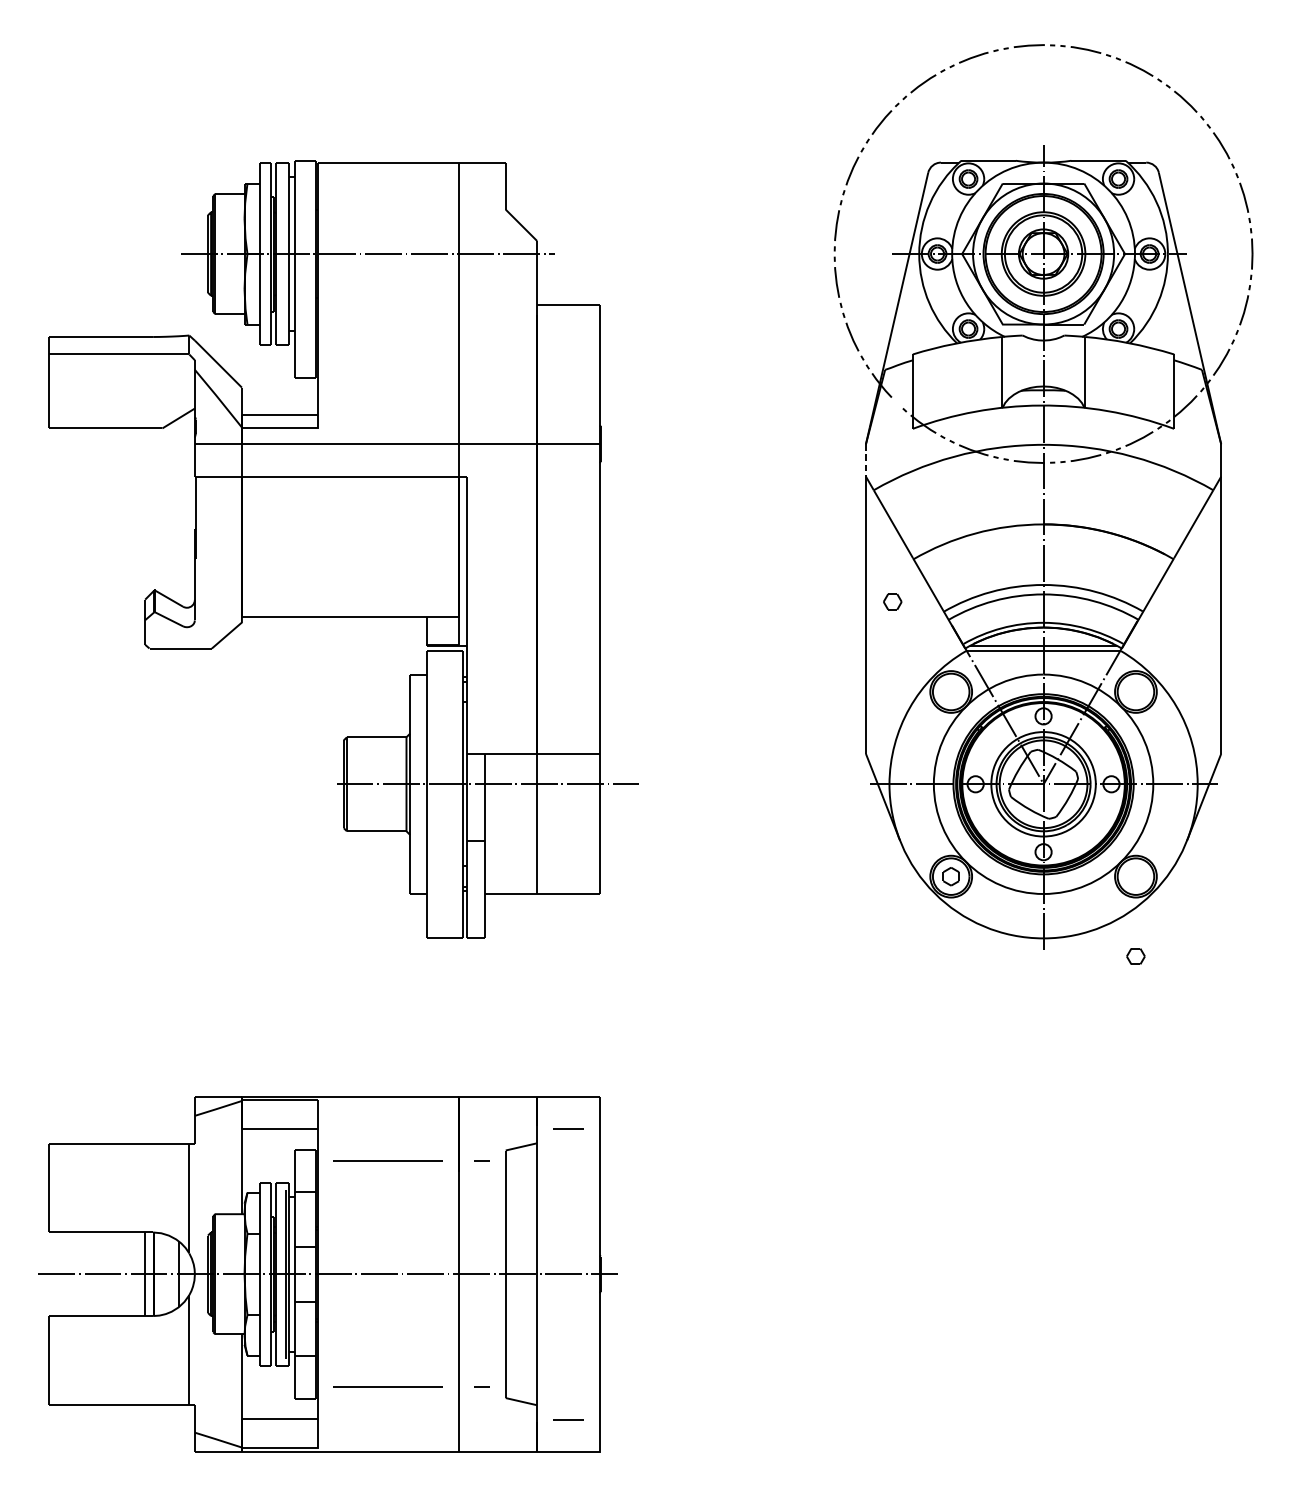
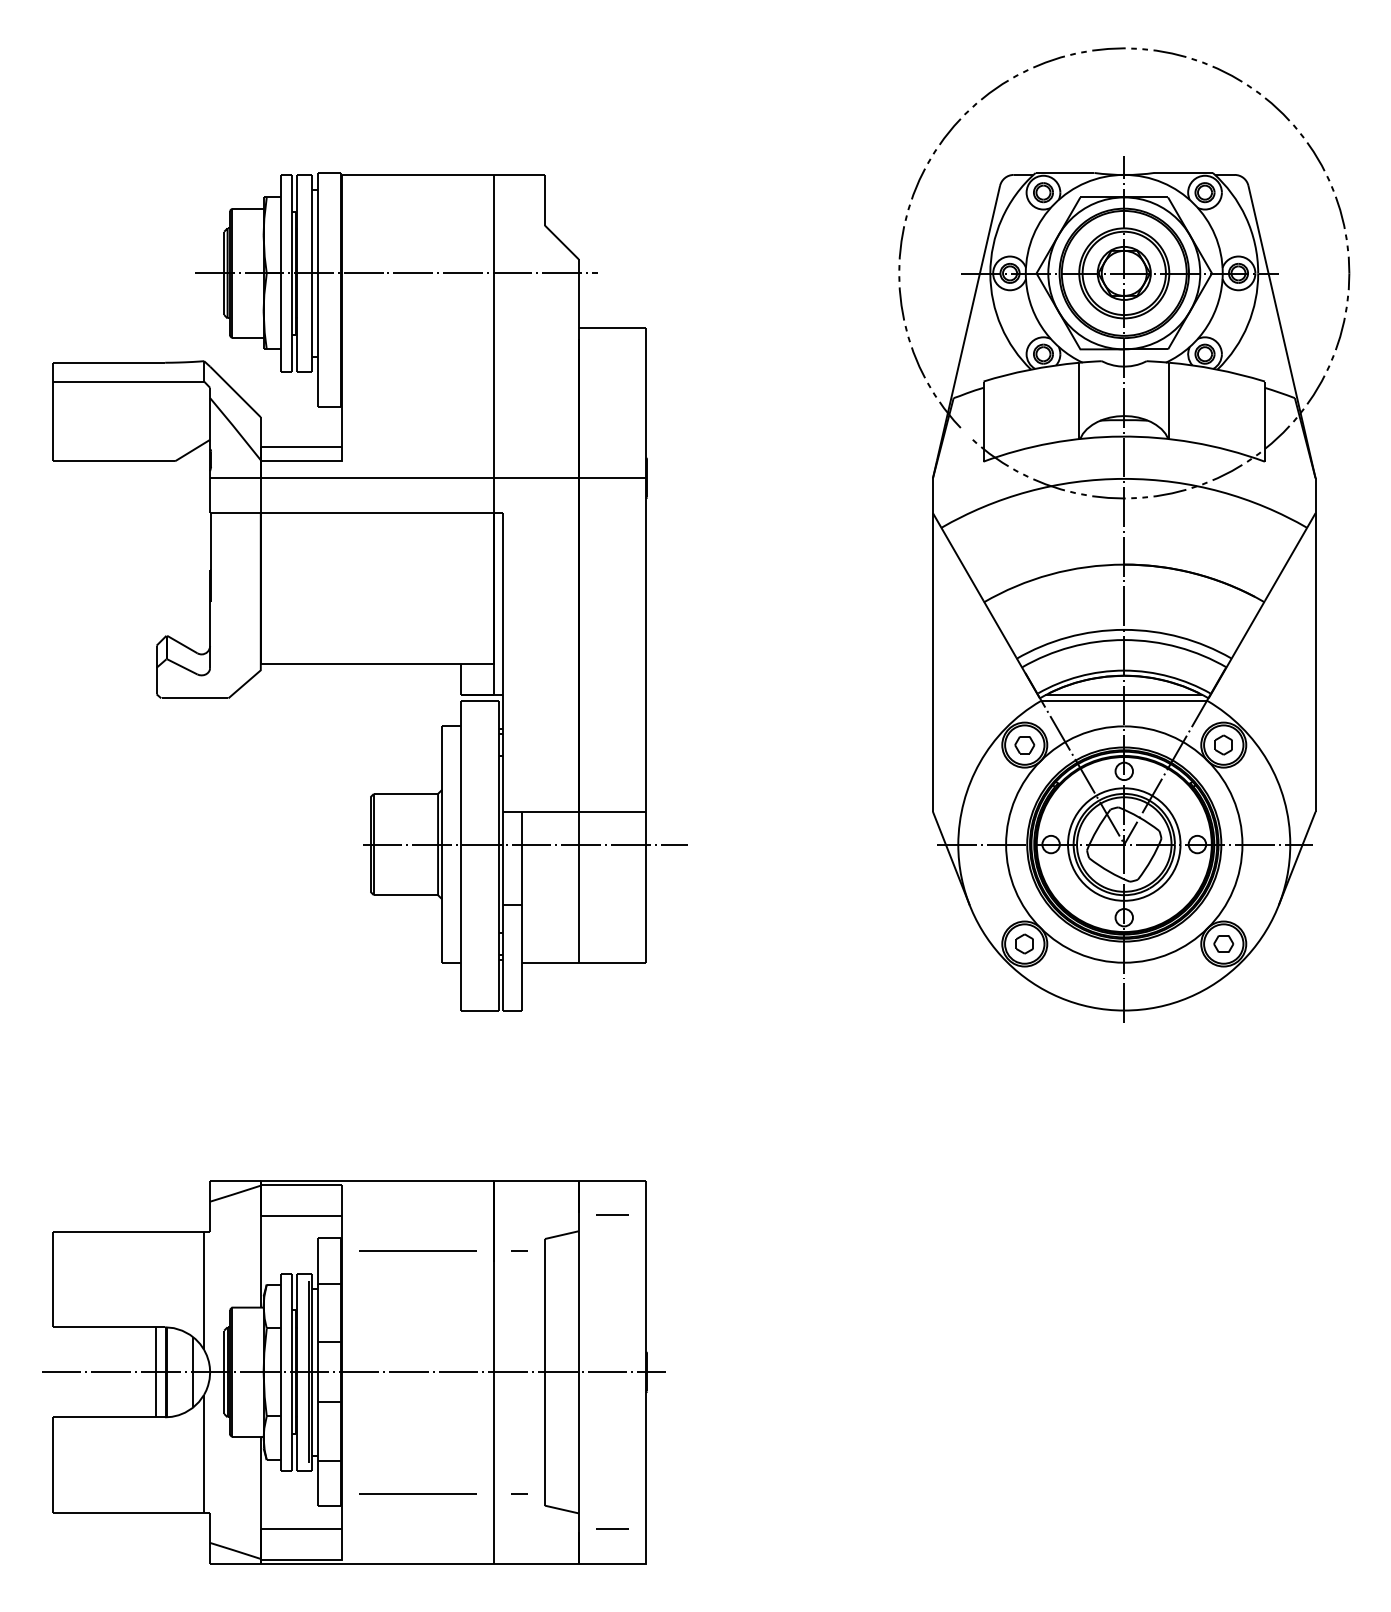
line: (865, 461) -> (932, 496), dashed -> solid
part: (892, 602) -> (1024, 745), moved
part: (1135, 691) -> (1223, 744), added
part: (1135, 955) -> (1223, 943), moved

